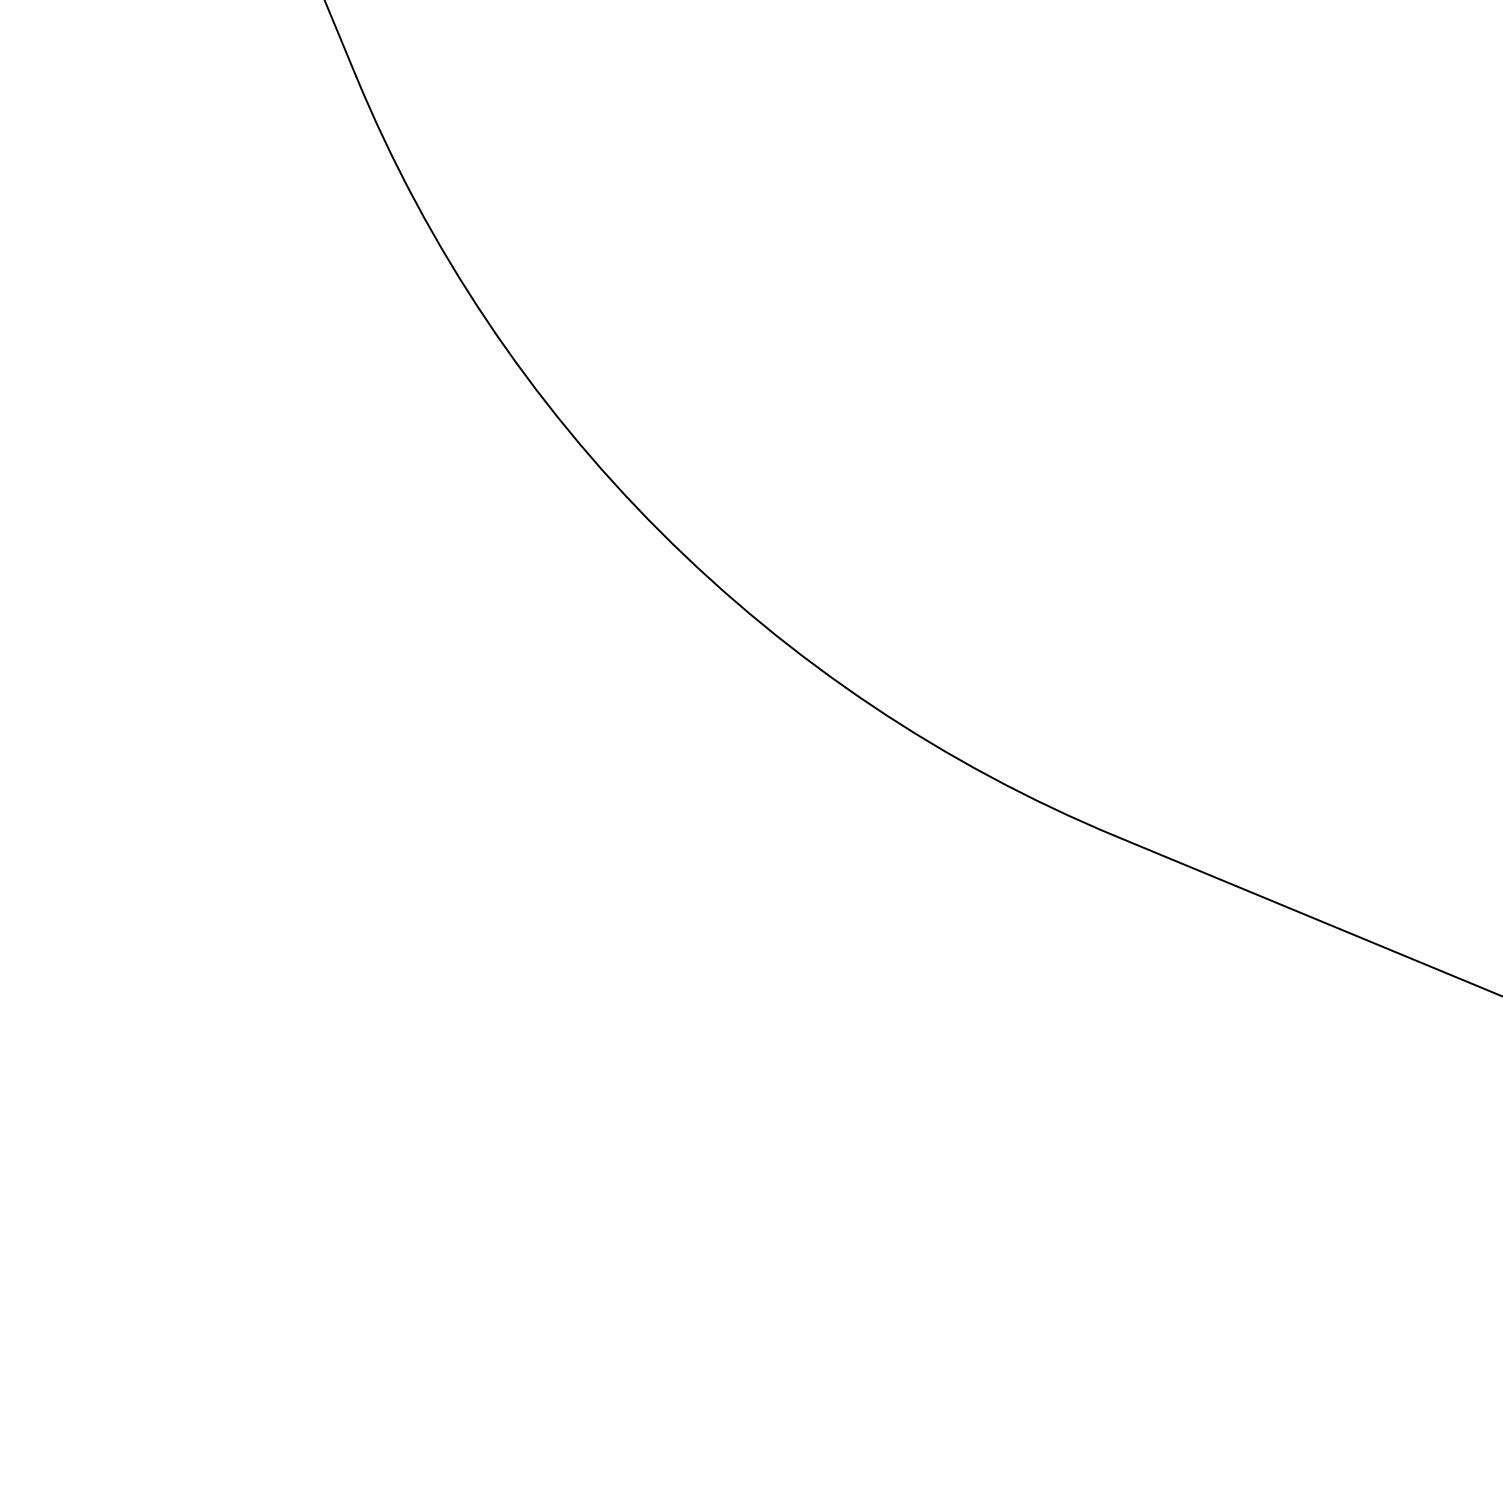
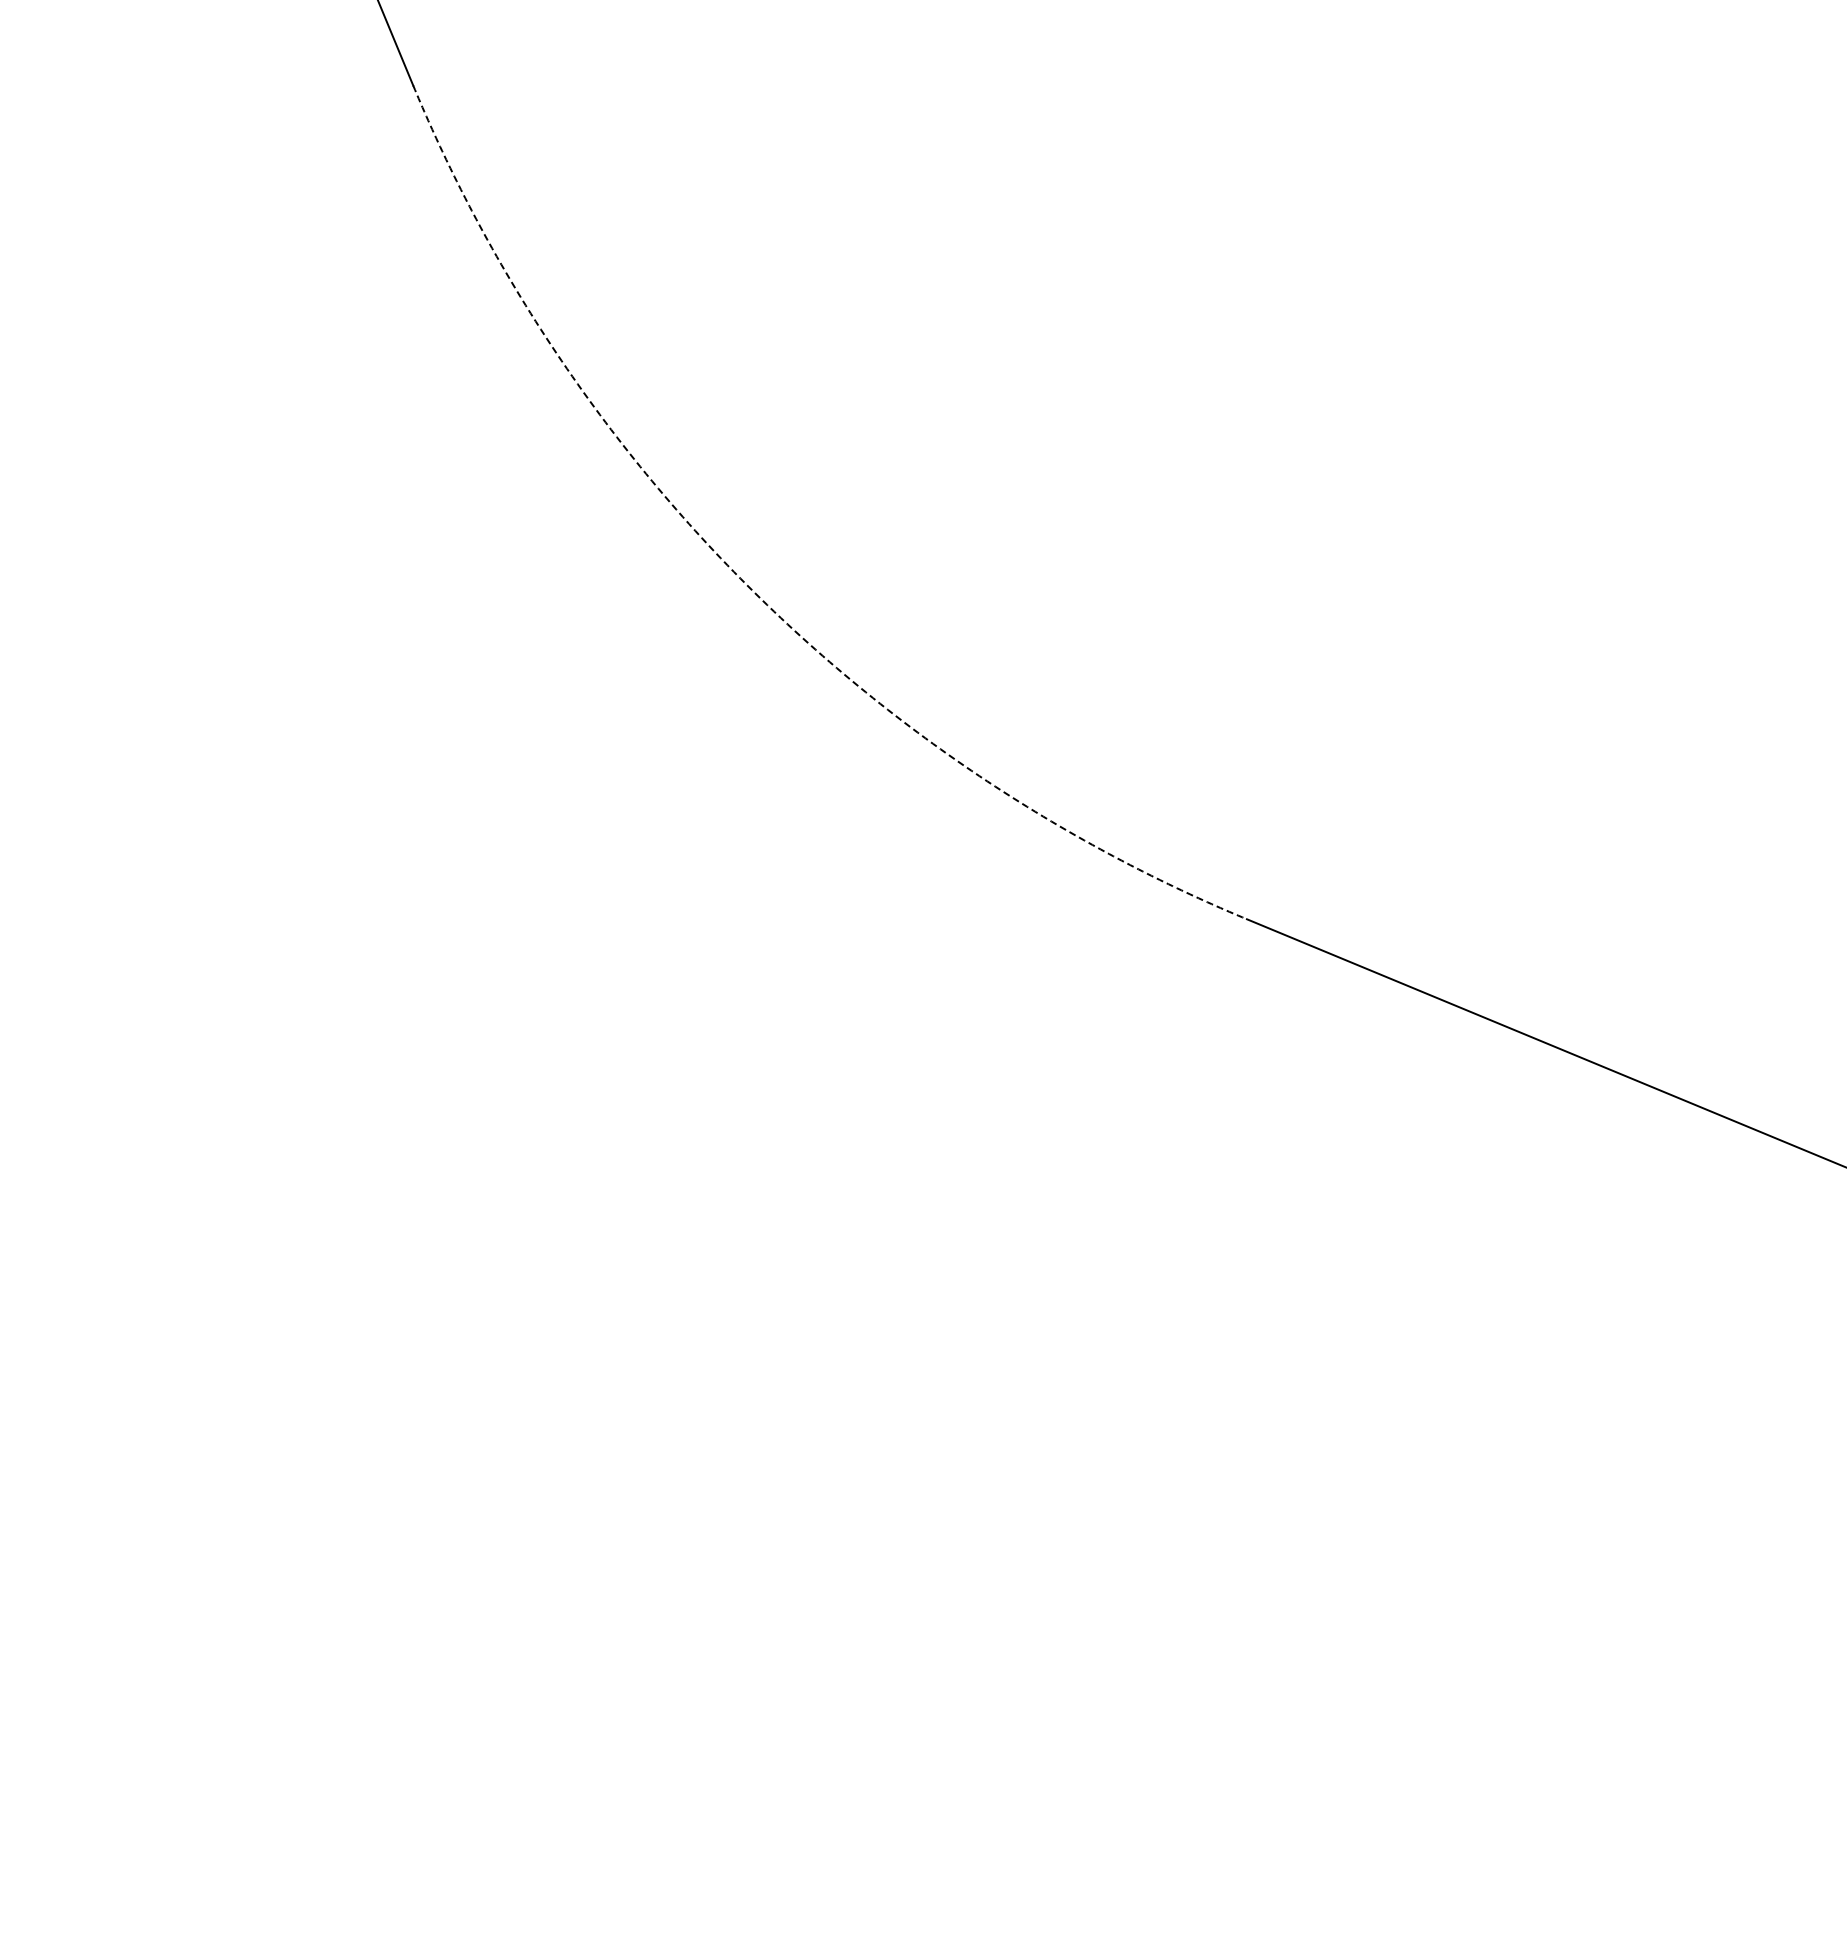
arc: (660, 532) -> (747, 585), solid -> dashed

